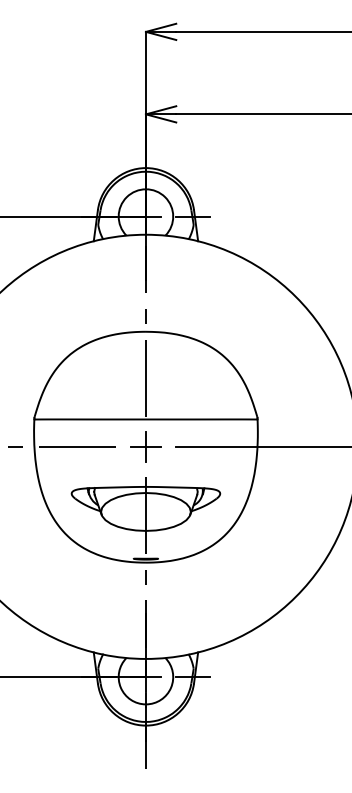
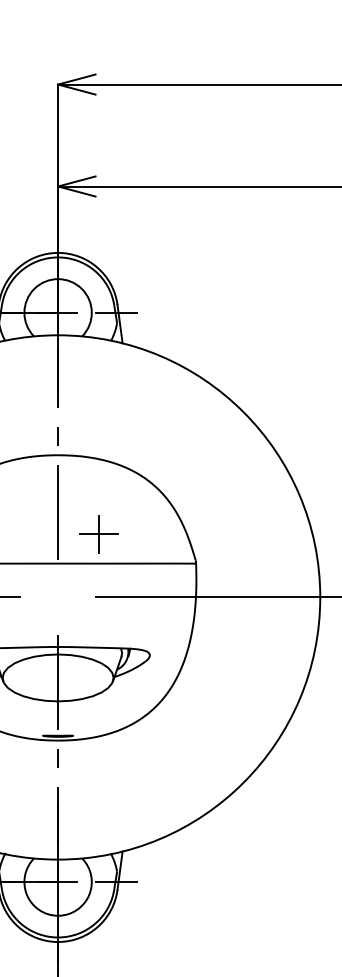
part: (145, 446) -> (98, 533), moved

